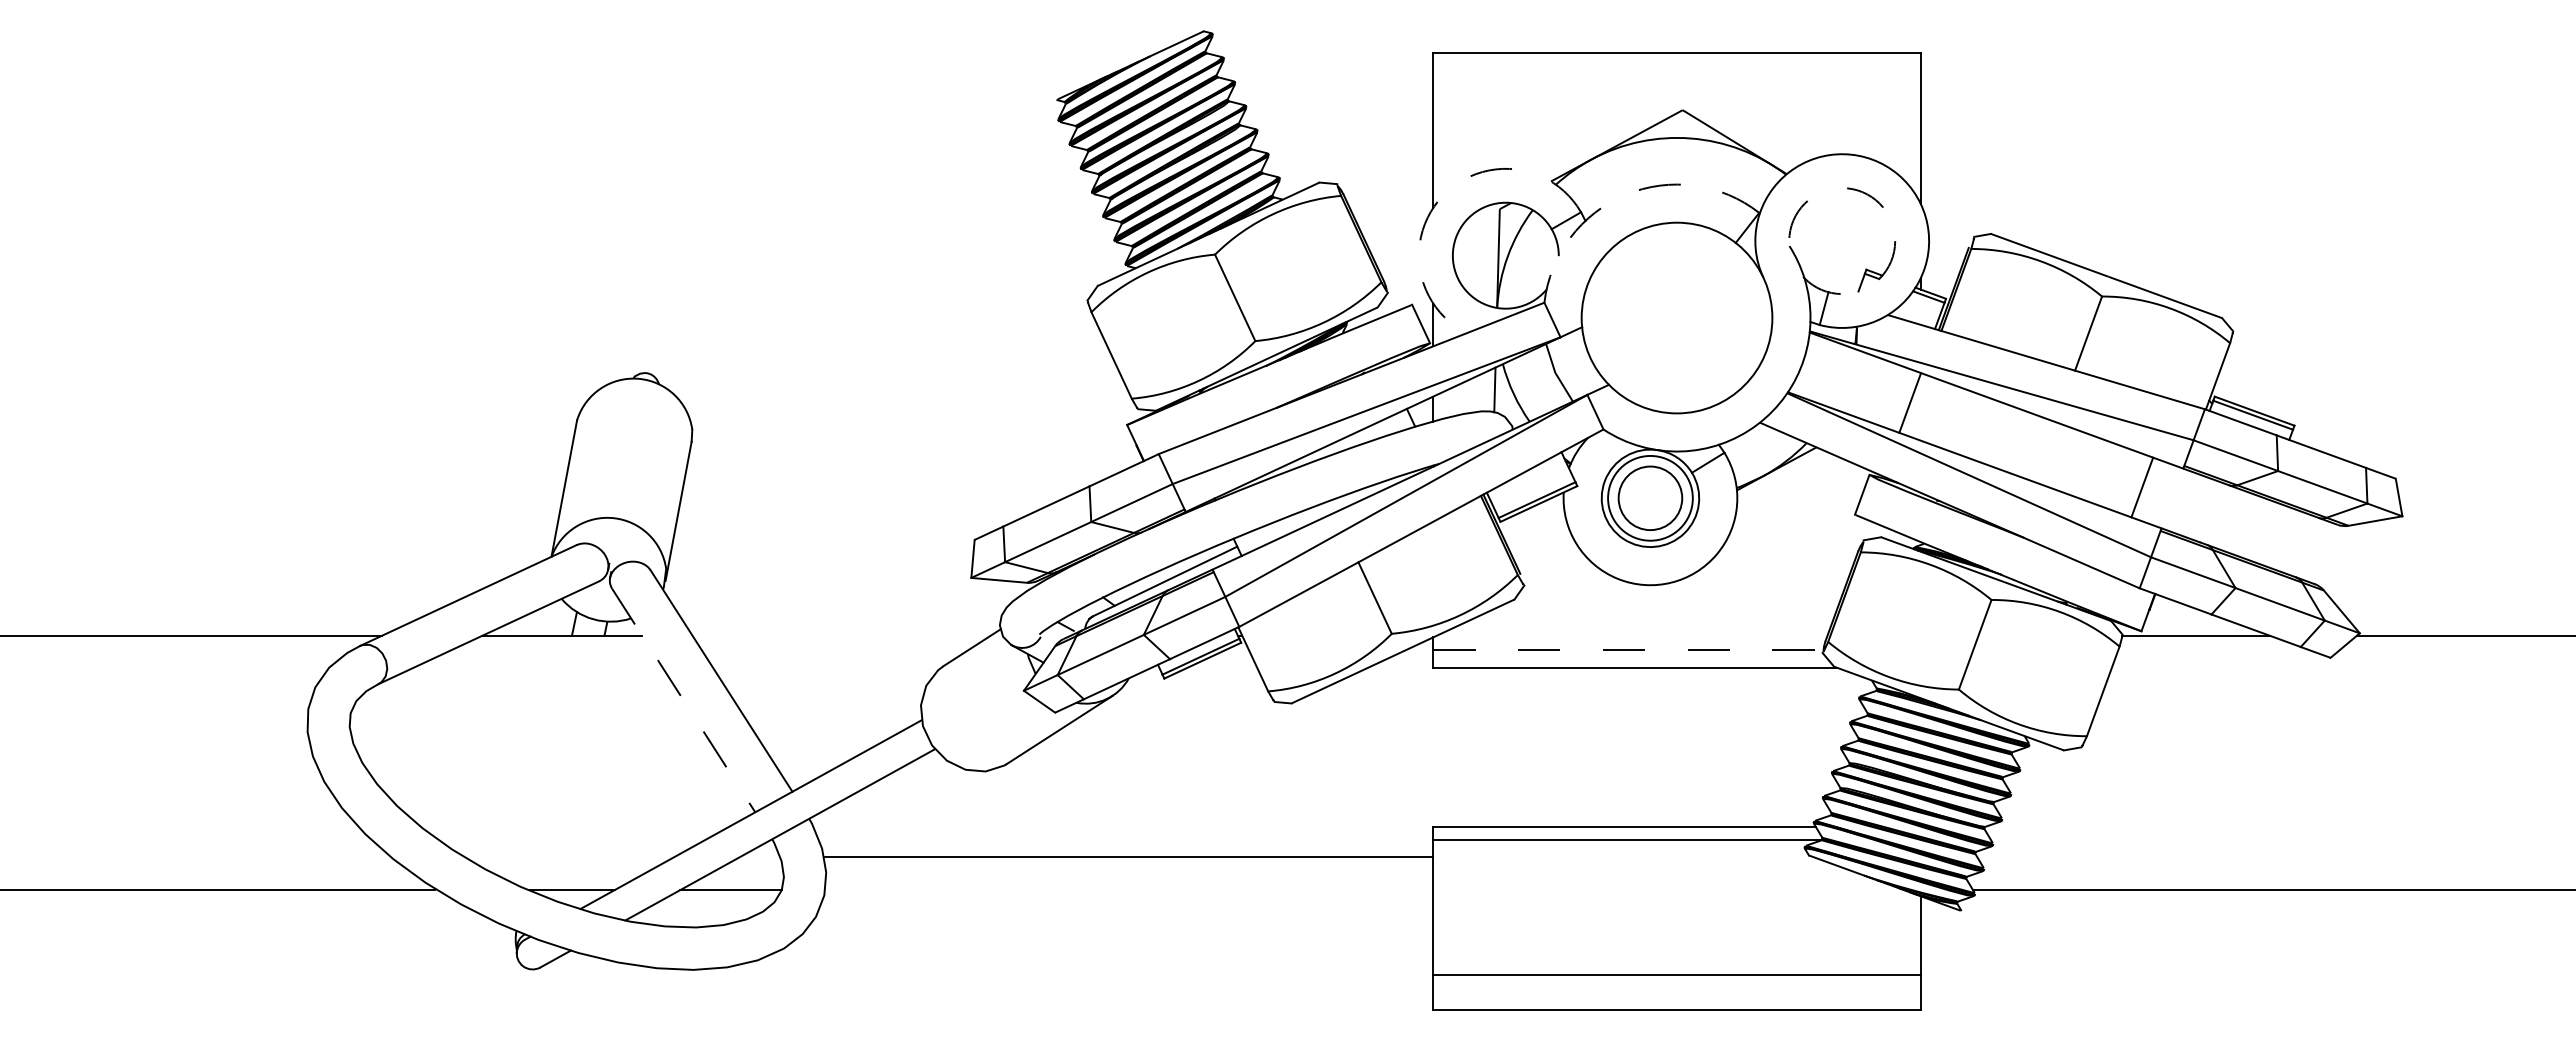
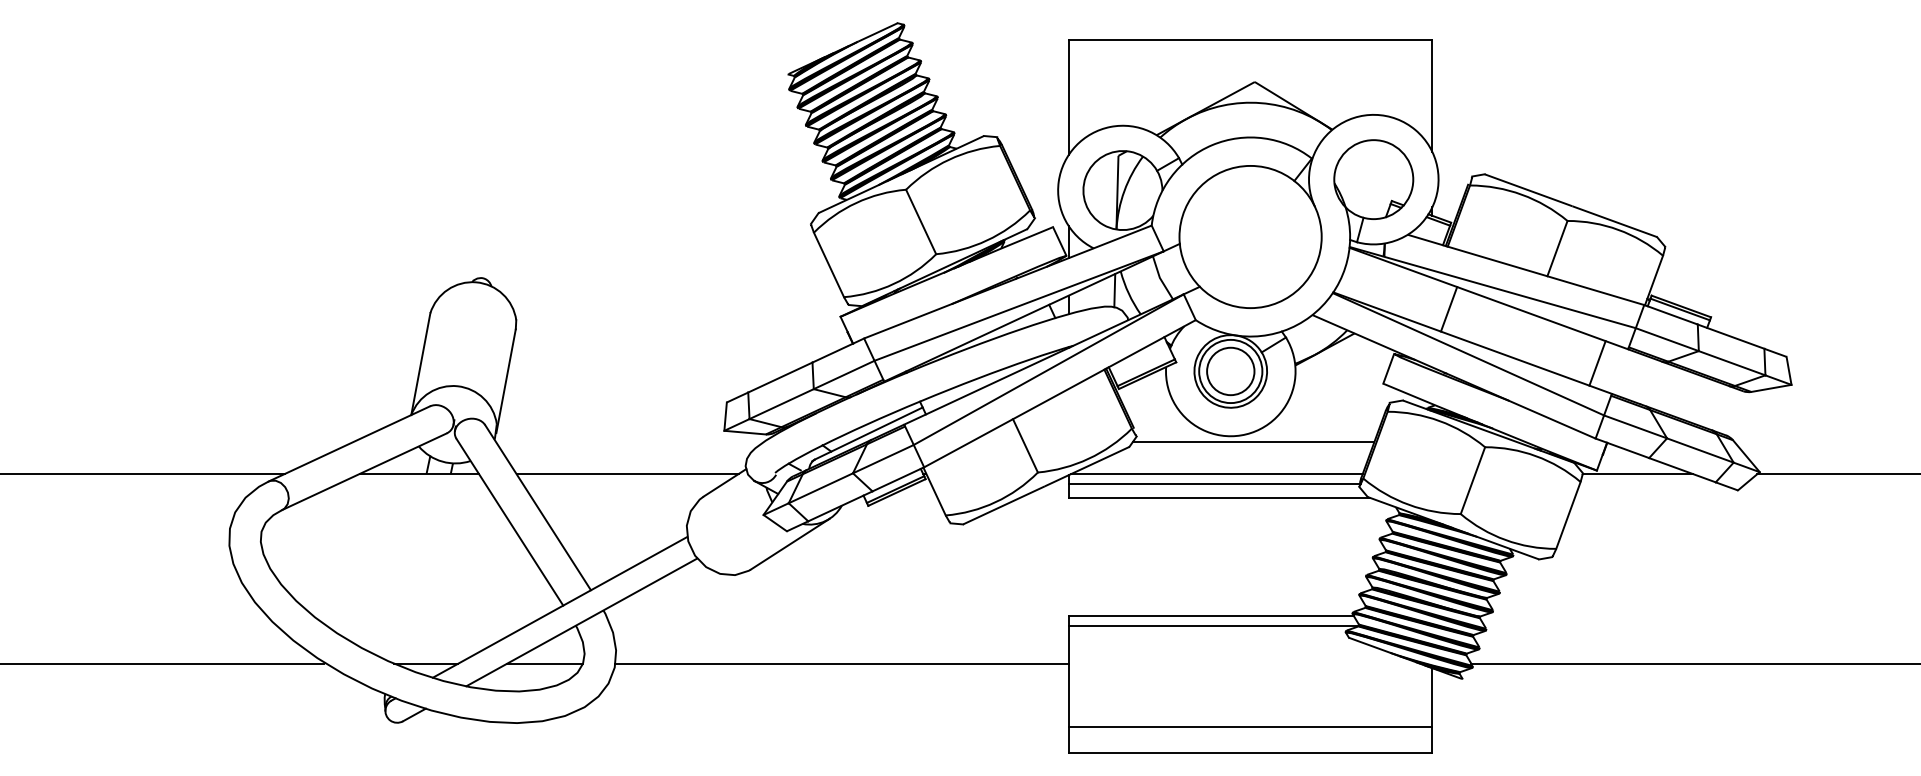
arc: (1625, 194) -> (1212, 144), dashed -> solid
arc: (1442, 196) -> (1075, 146), dashed -> solid
circle: (1842, 241) -> (1373, 179), dashed -> solid
line: (1910, 402) -> (1449, 308), moved
line: (1680, 593) -> (1253, 442), added
line: (841, 635) -> (627, 473), added
line: (1631, 635) -> (1216, 473), added
line: (1628, 649) -> (1214, 484), dashed -> solid
line: (683, 700) -> (509, 522), dashed -> solid
line: (1128, 857) -> (841, 663), moved

